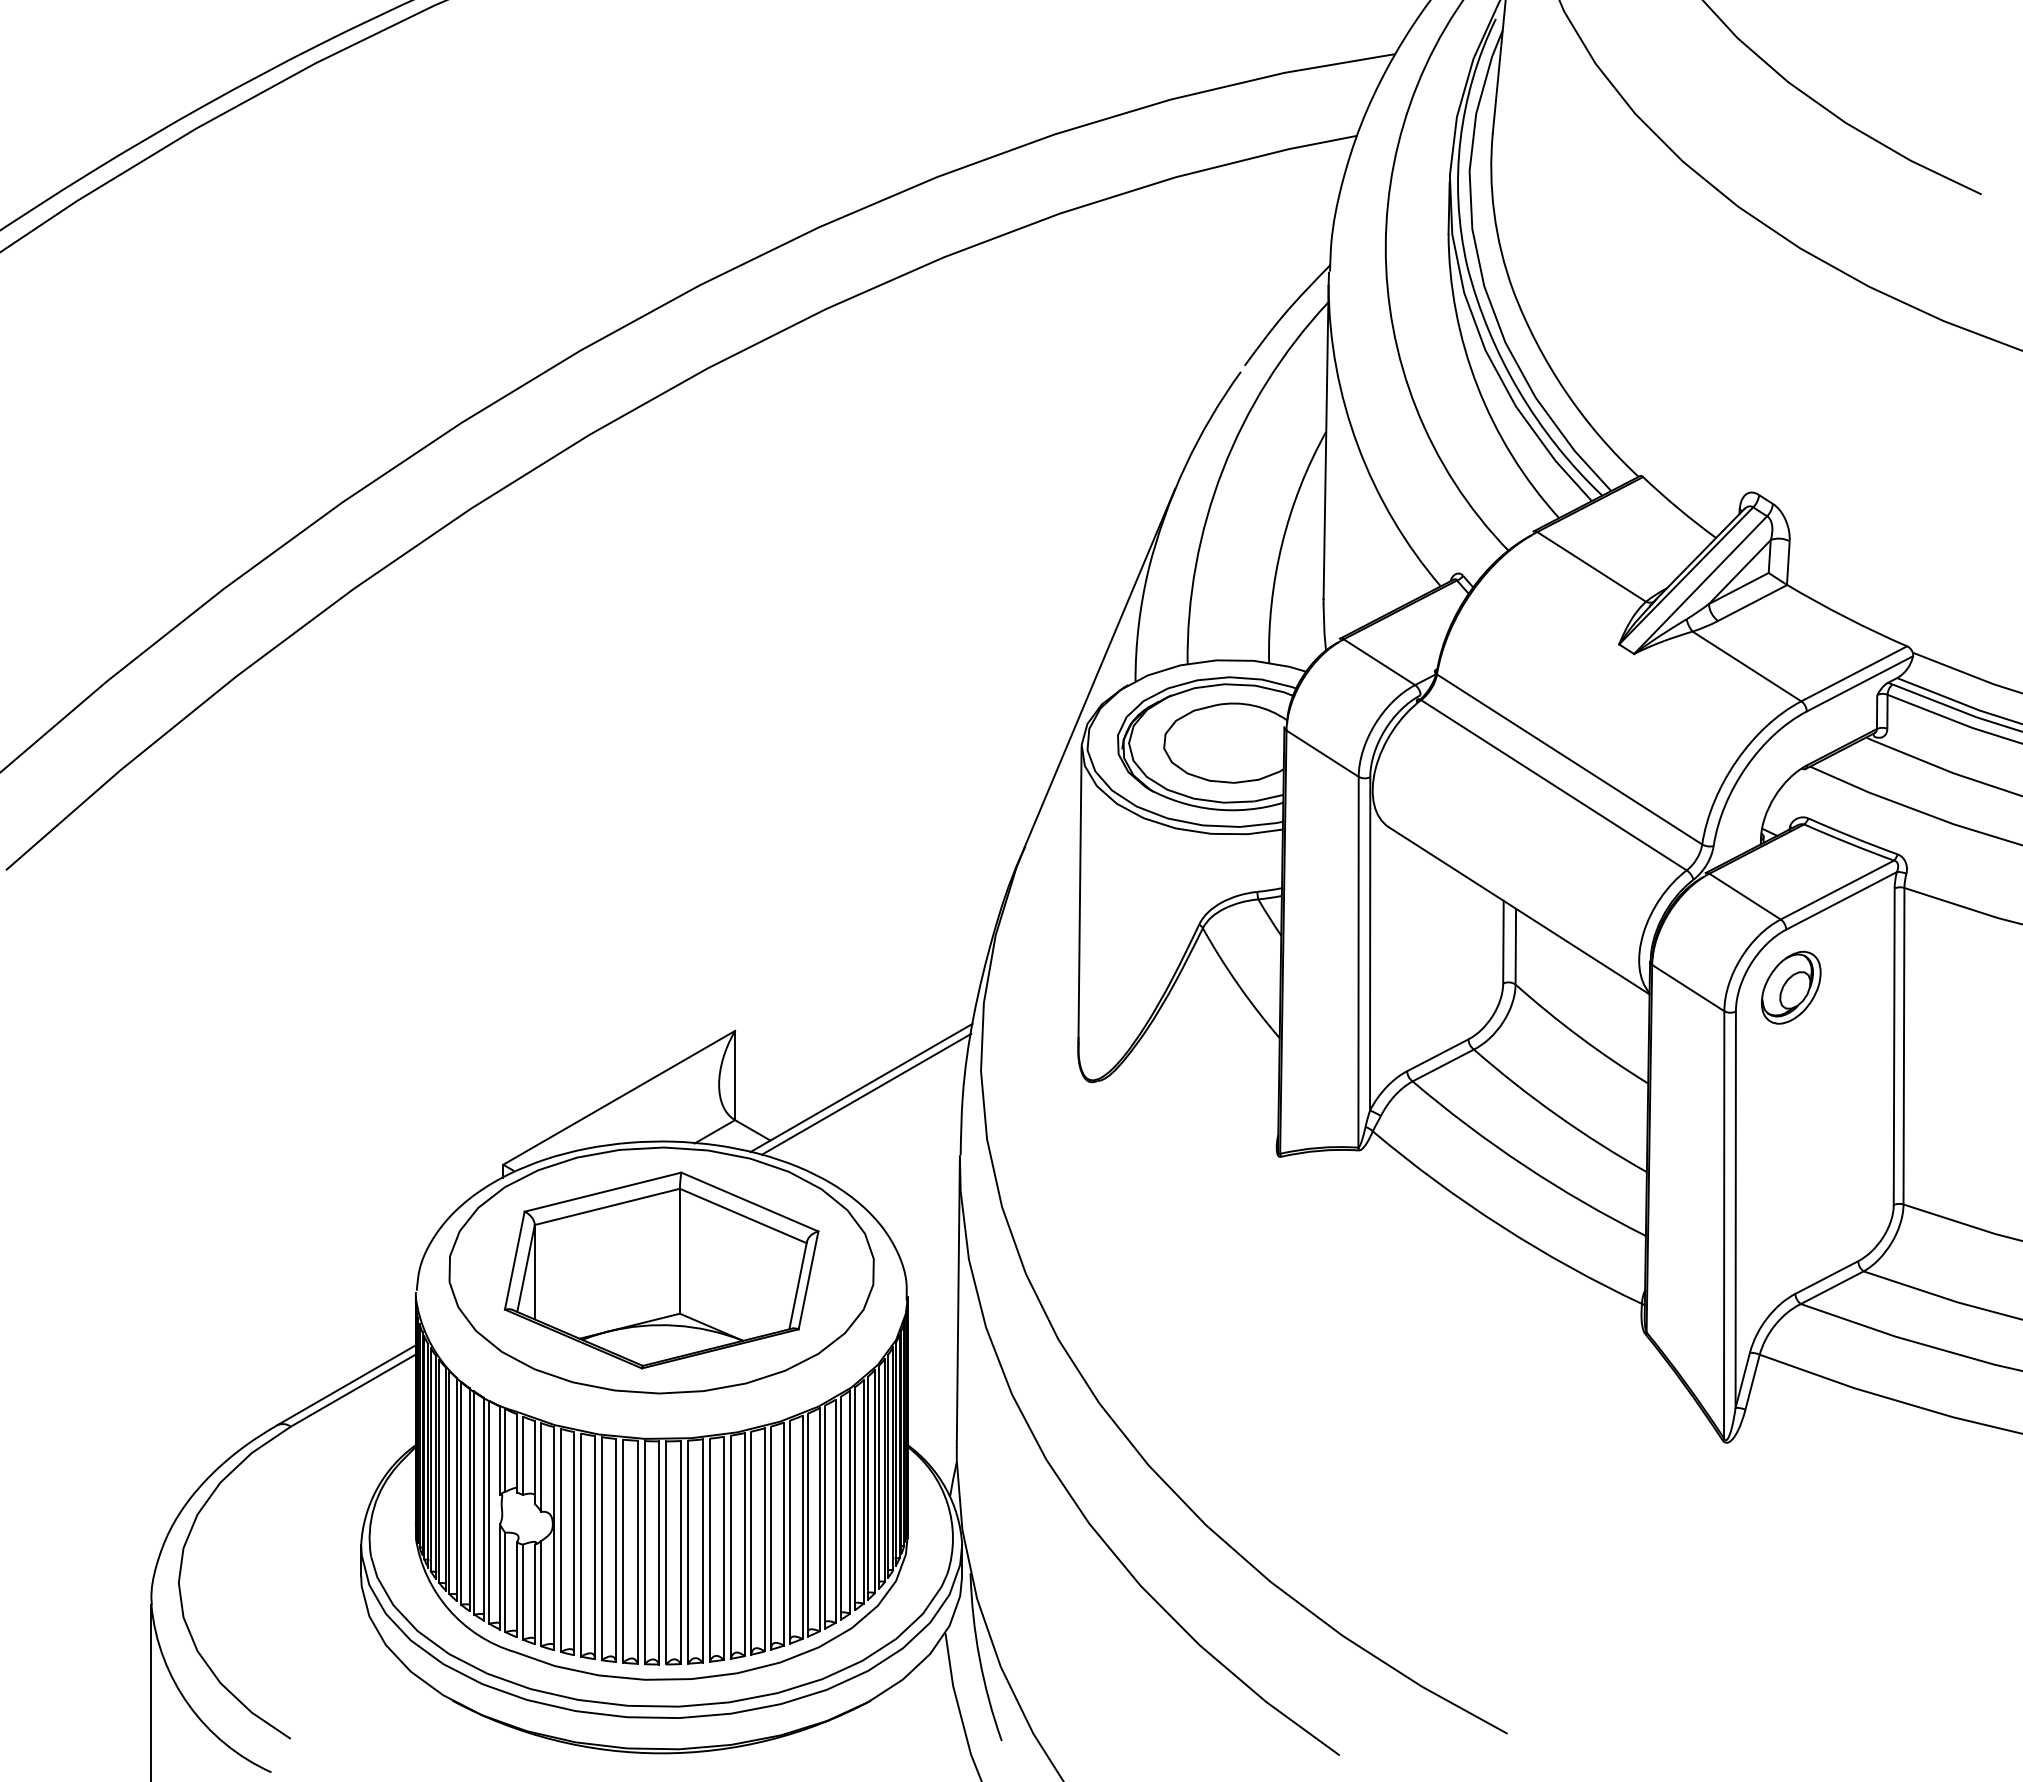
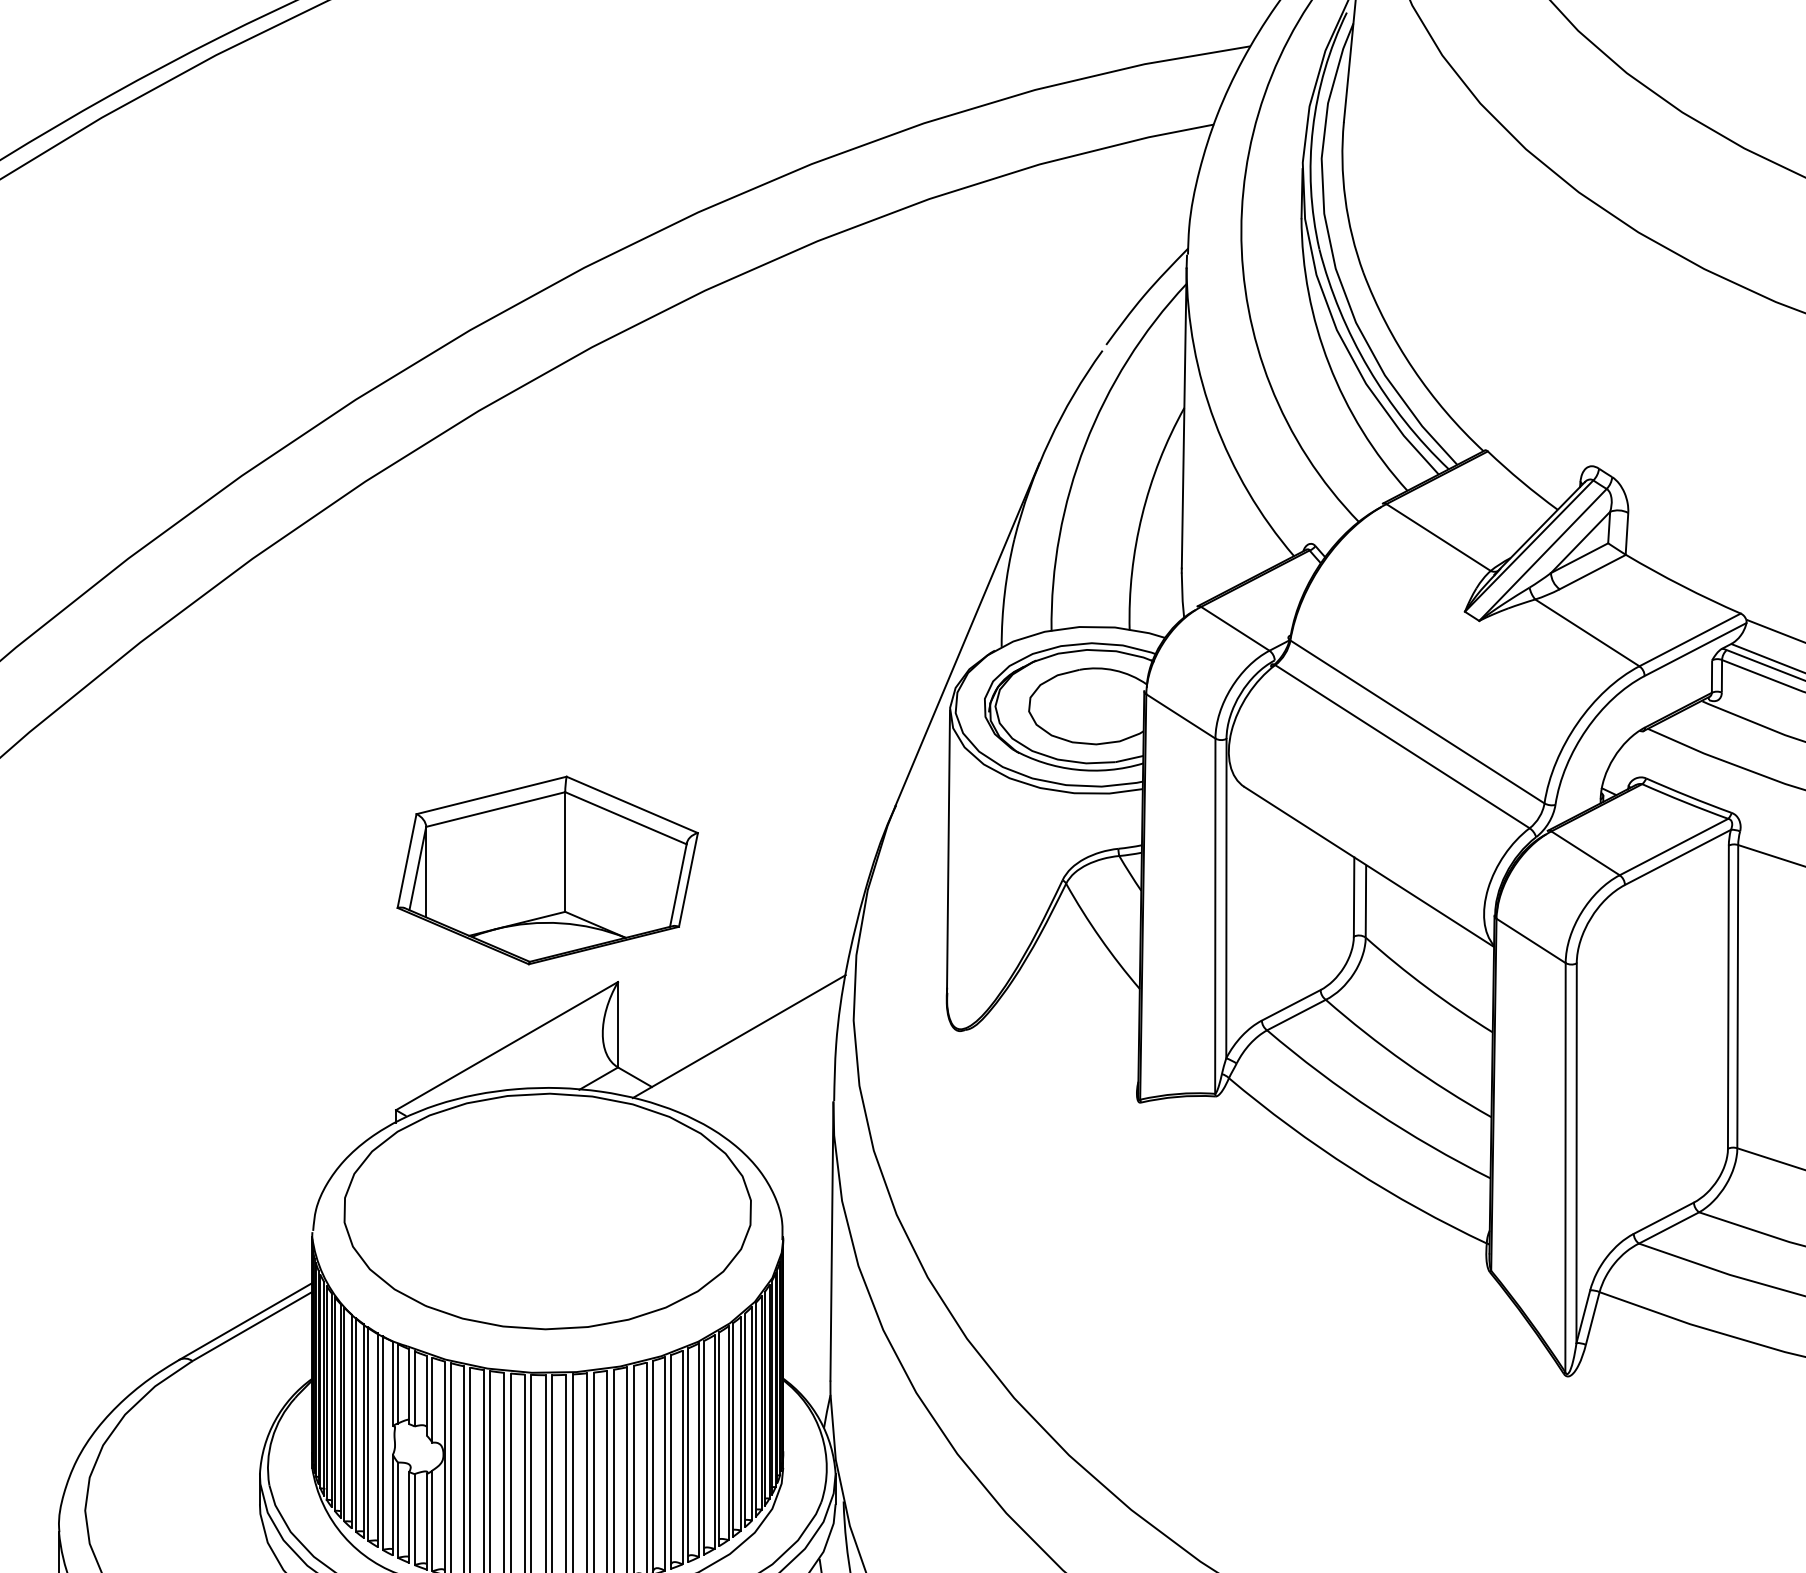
part: (1791, 987) -> (1630, 940), removed
line: (866, 1093) -> (743, 1041), removed
part: (661, 1270) -> (547, 870), moved

